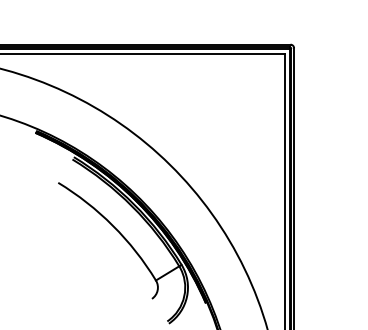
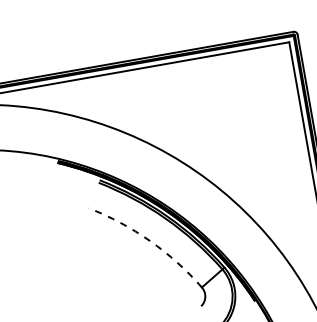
arc: (112, 225) -> (149, 240), solid -> dashed

